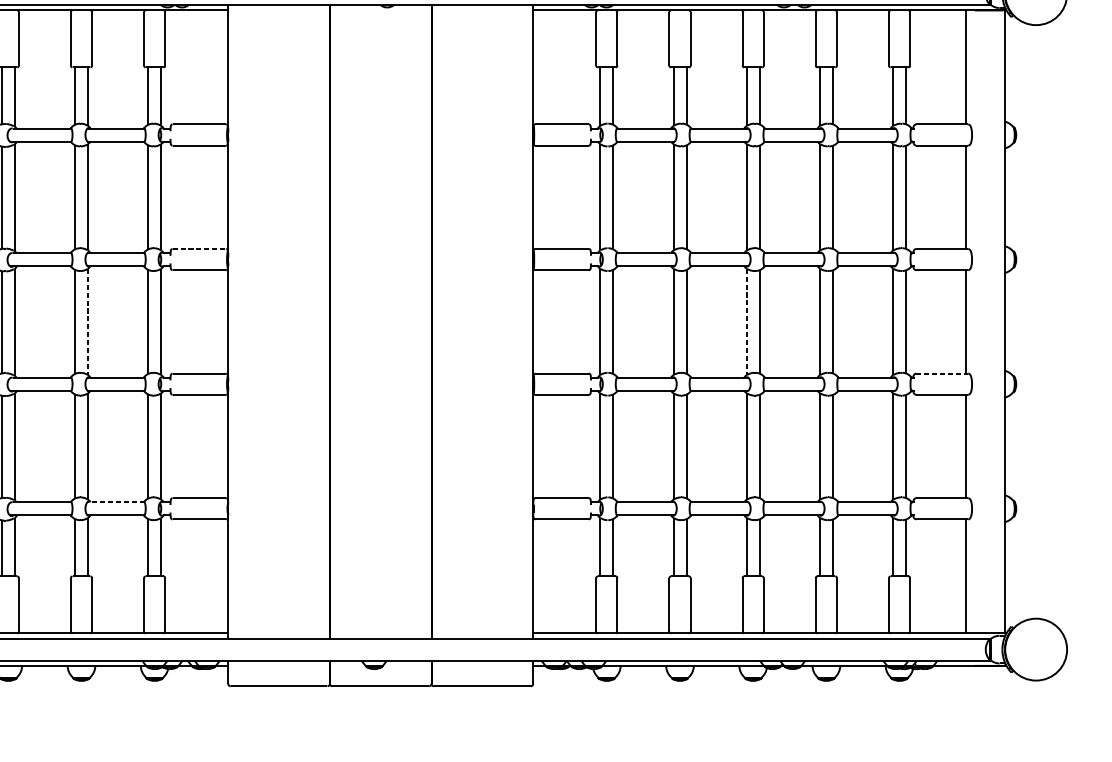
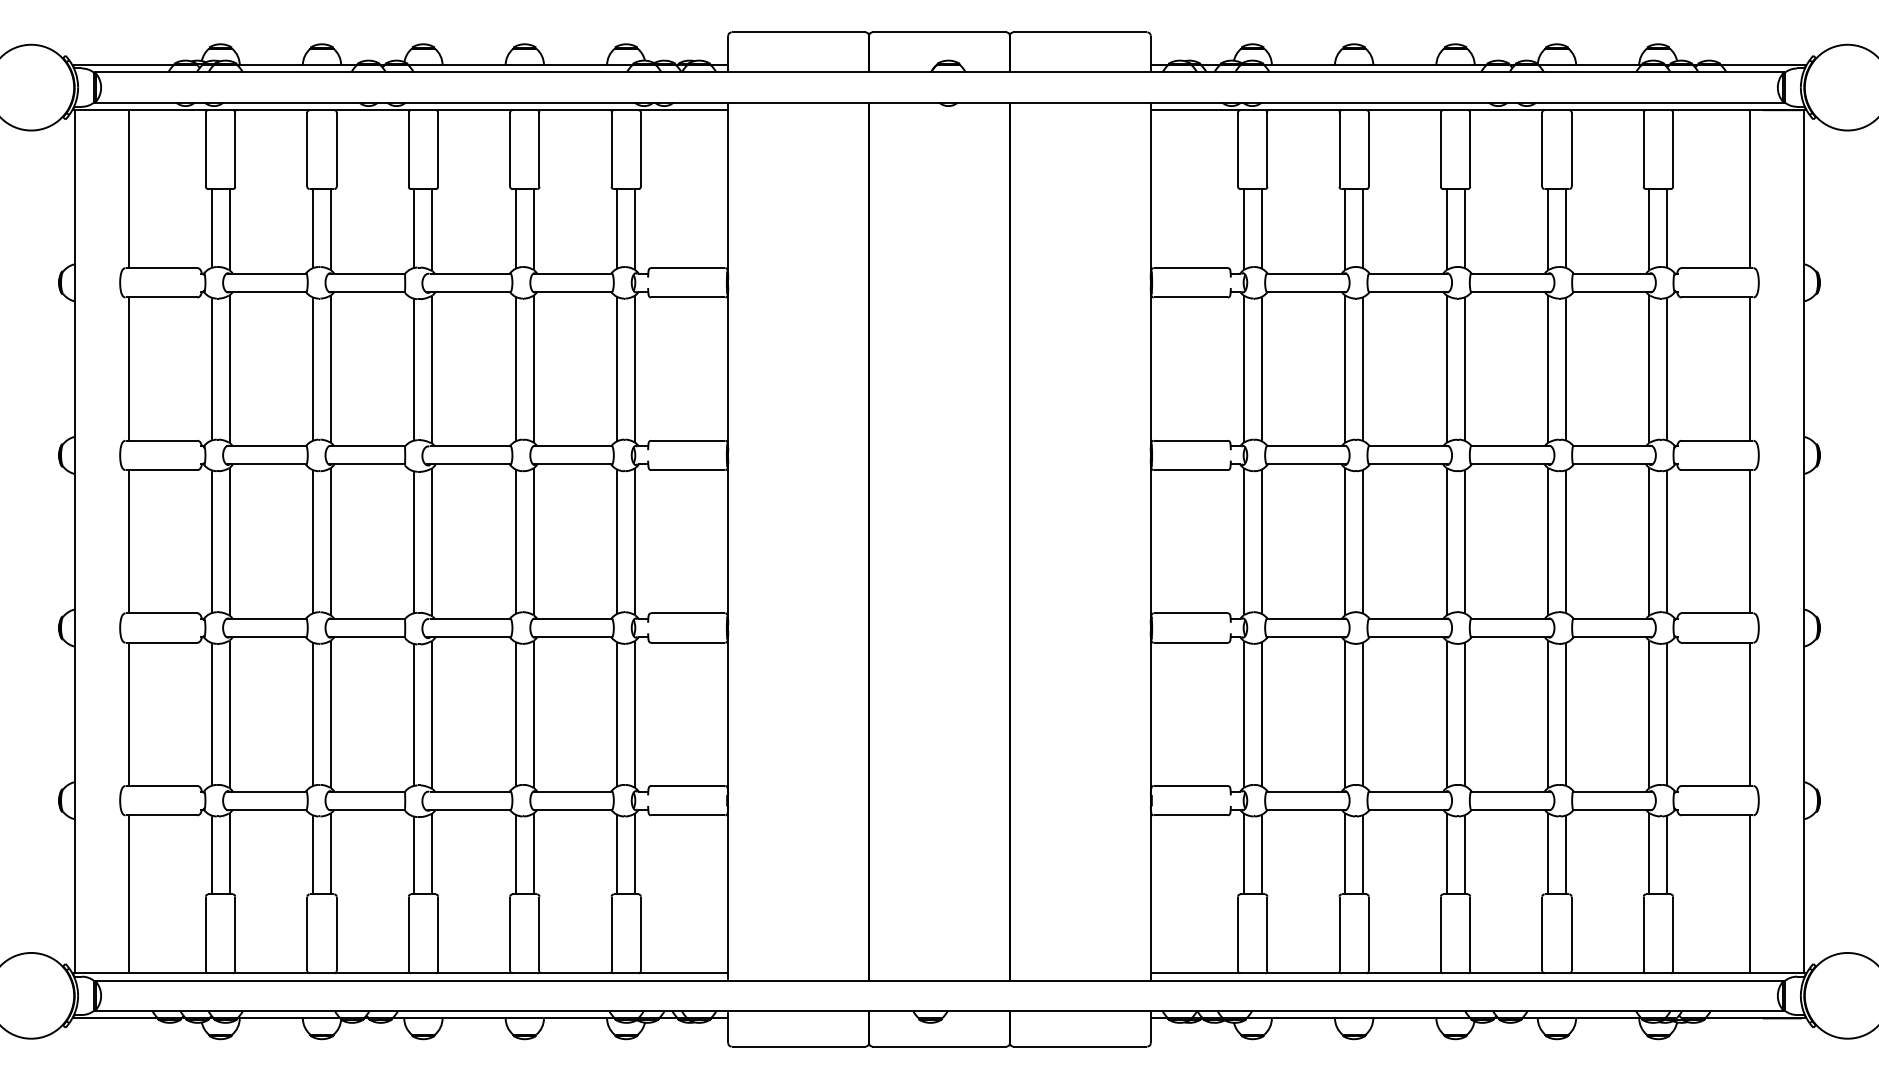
line: (199, 248) -> (688, 440), dashed -> solid
line: (87, 321) -> (533, 541), dashed -> solid
line: (746, 321) -> (1446, 541), dashed -> solid
line: (942, 373) -> (1717, 613), dashed -> solid
line: (115, 502) -> (572, 791), dashed -> solid

